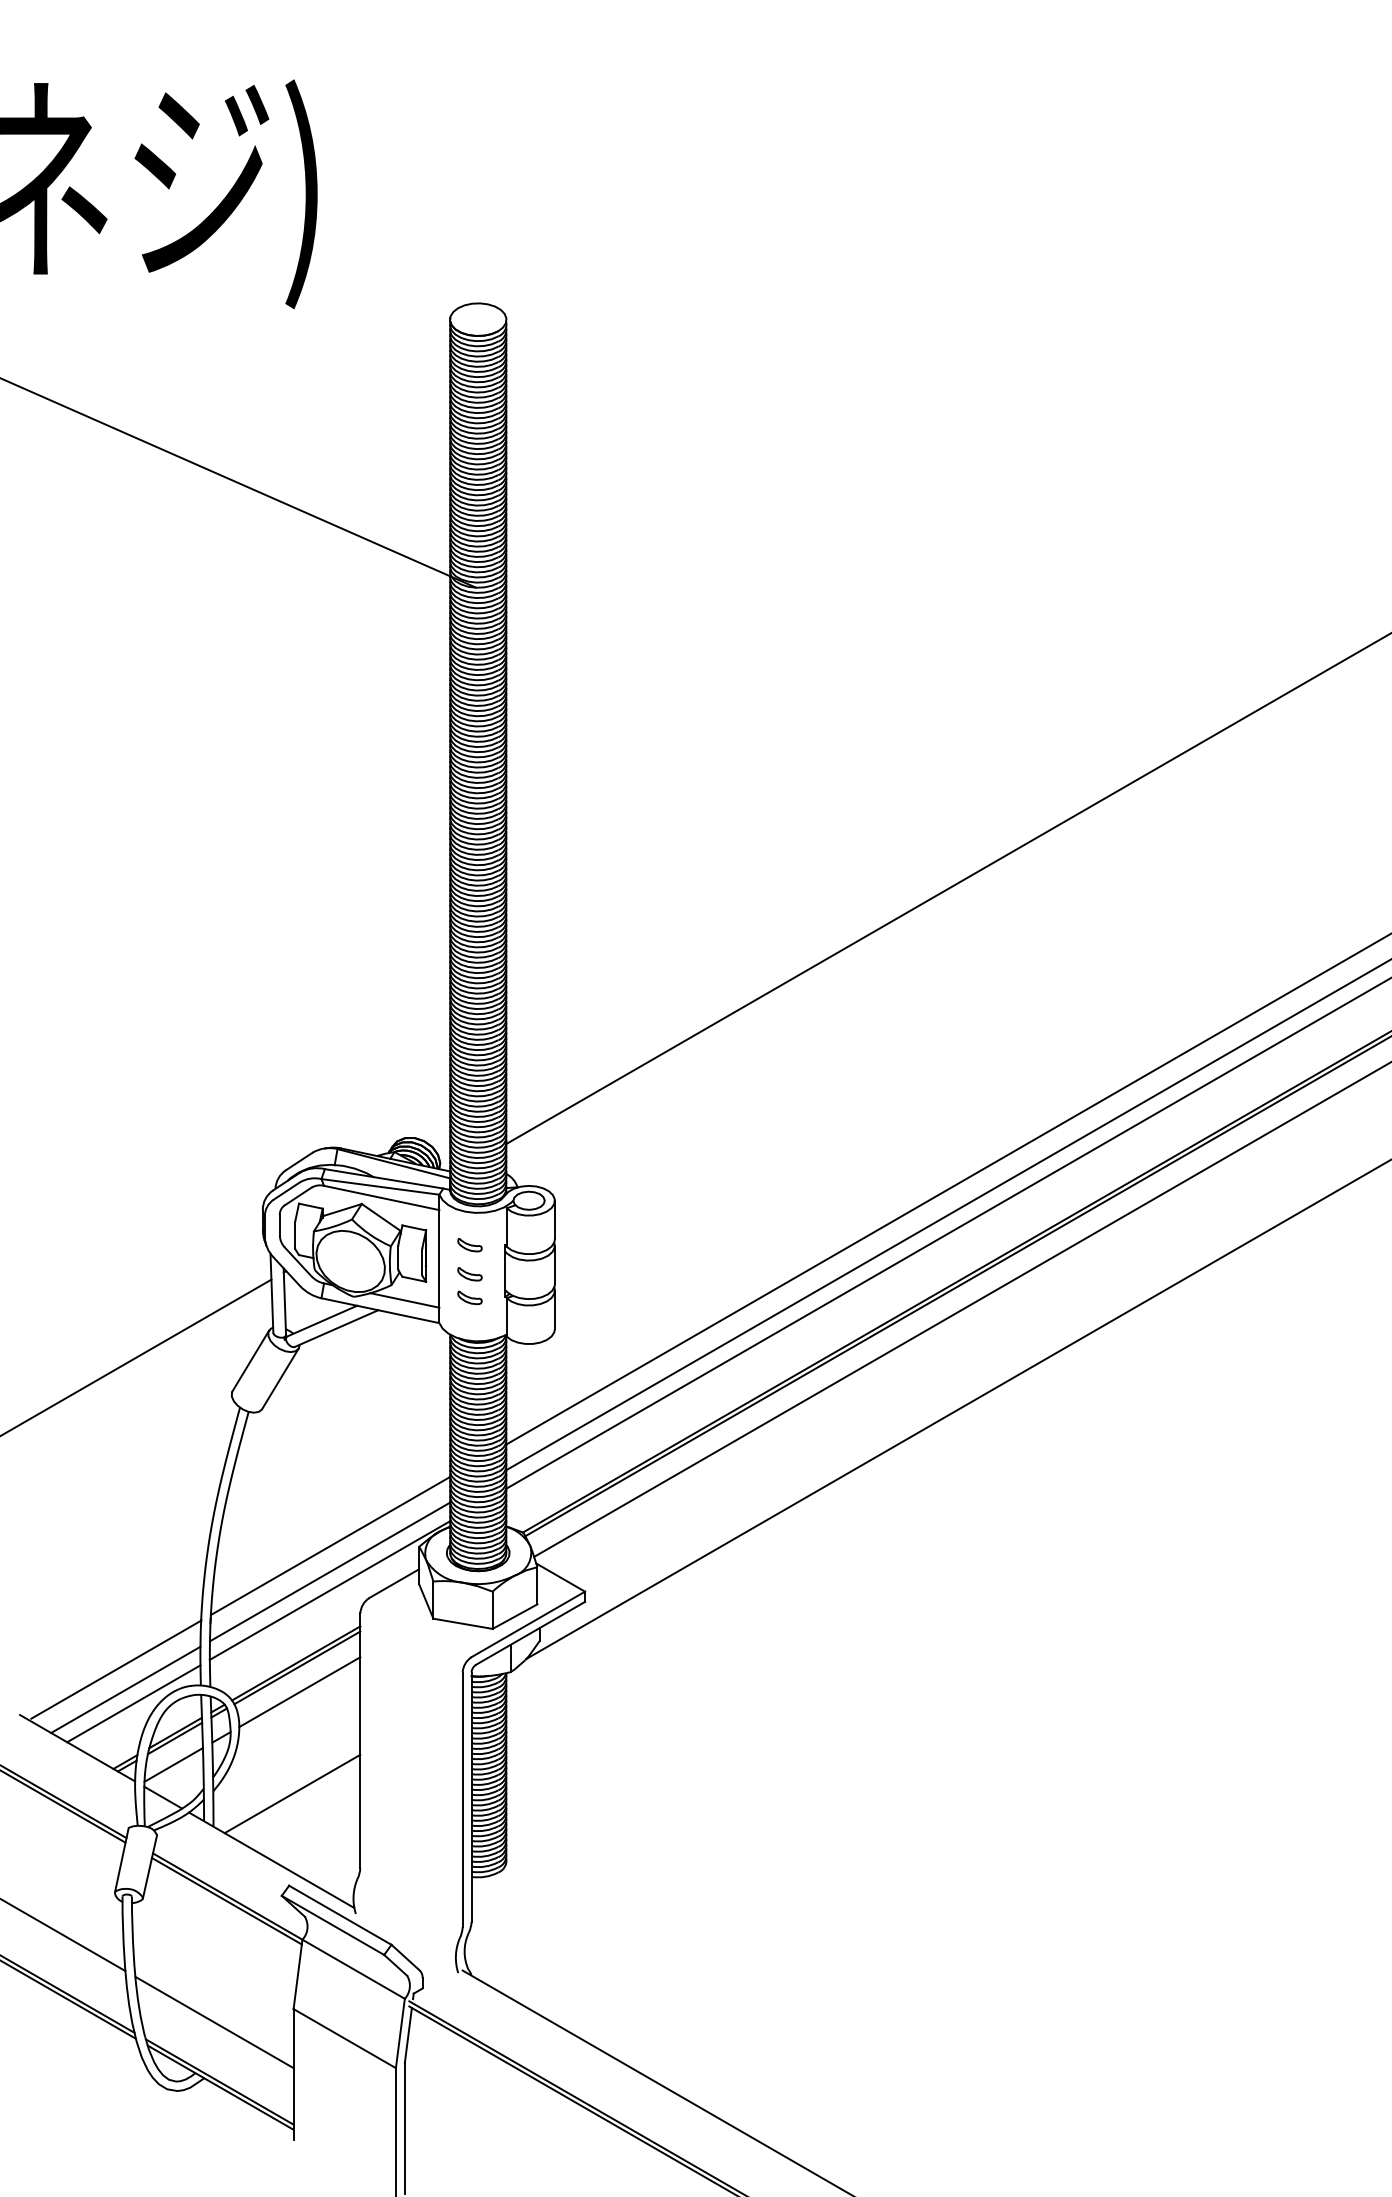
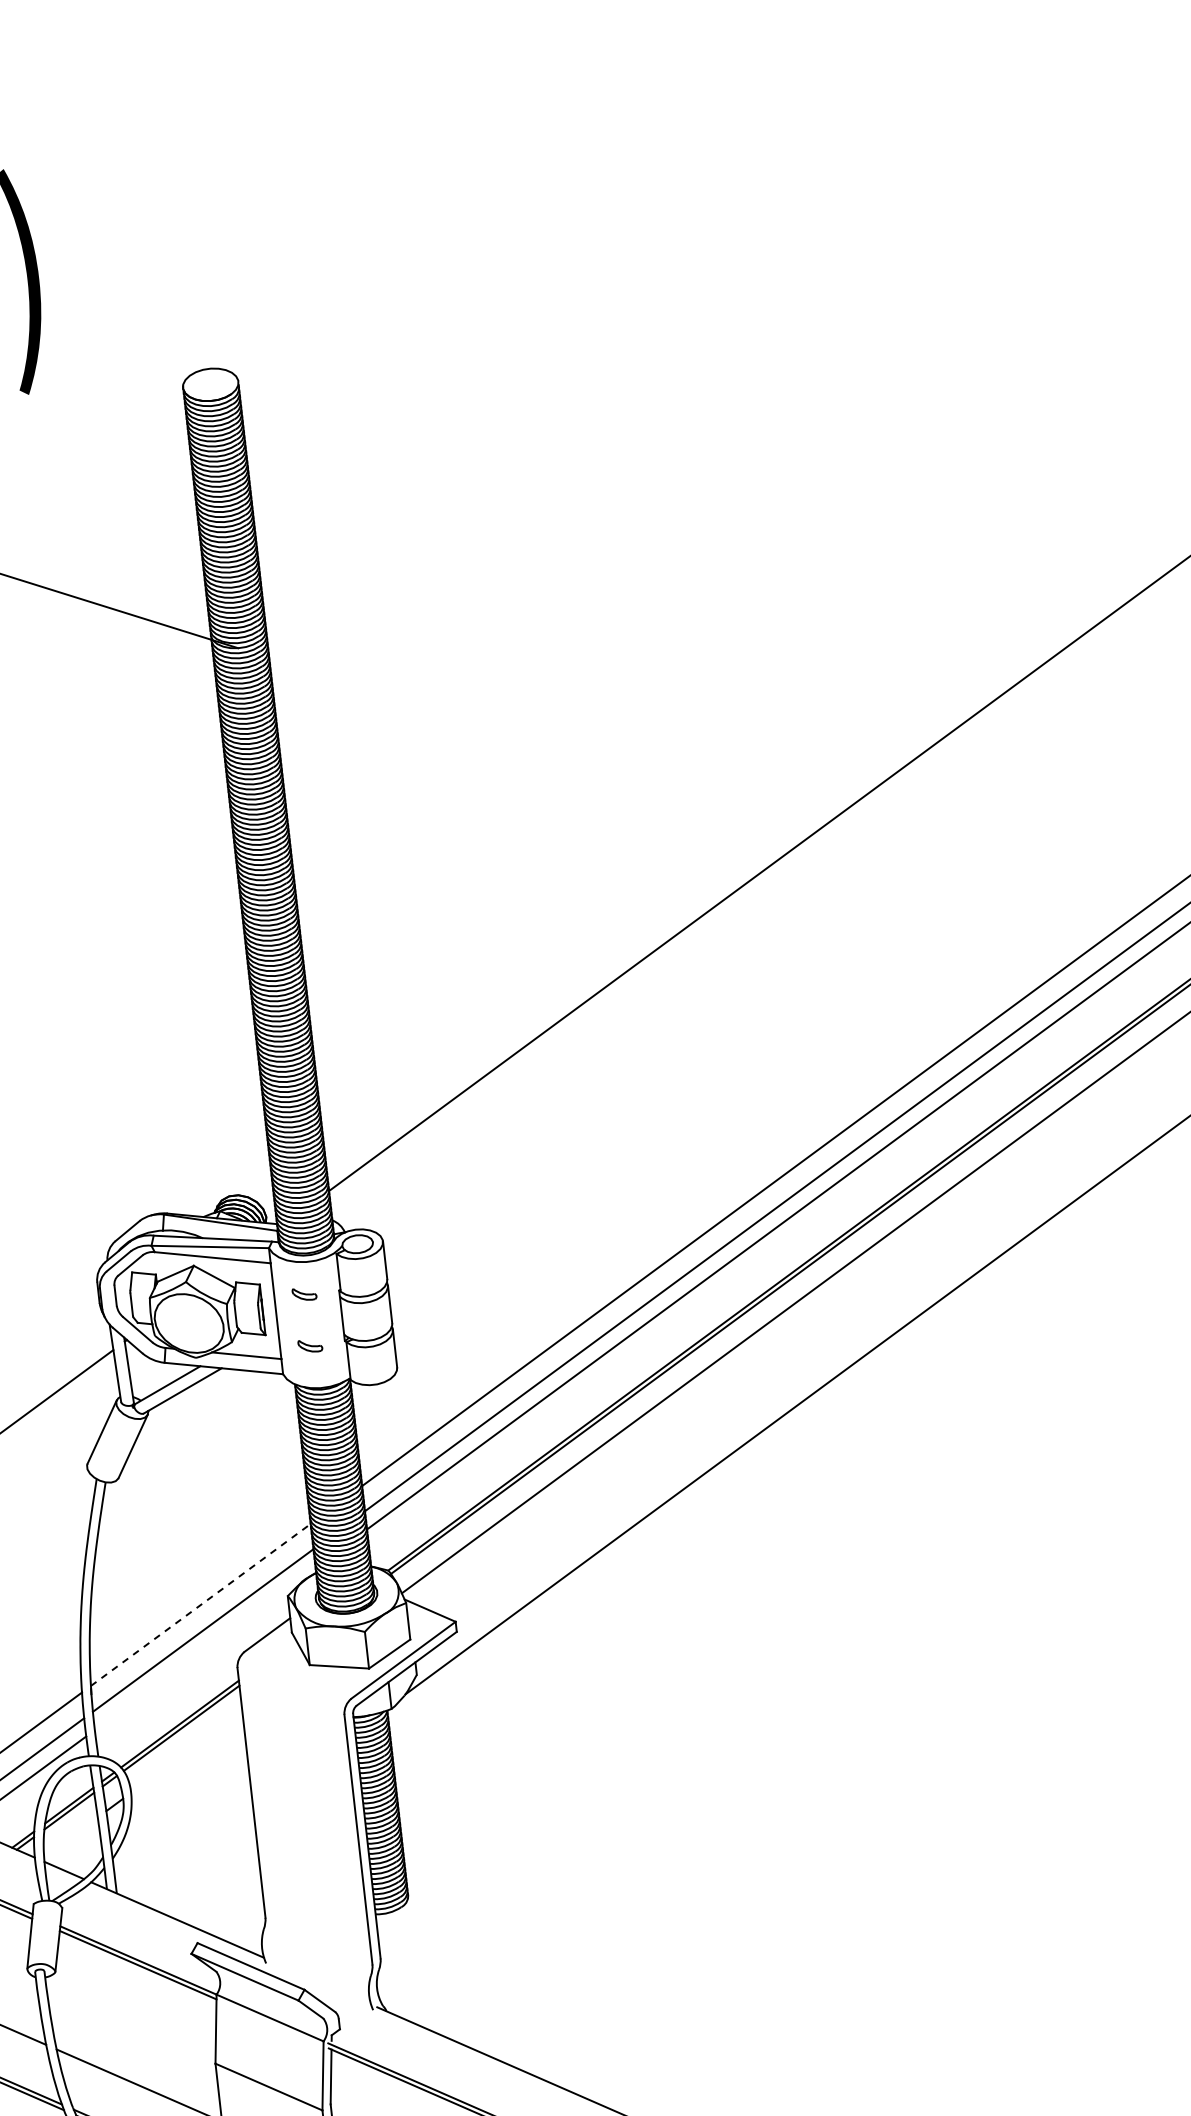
part: (469, 1274) -> (307, 1323), removed
line: (330, 1545) -> (200, 1604), solid -> dashed
line: (329, 1590) -> (204, 1648), removed
line: (299, 1692) -> (186, 1752), removed
line: (173, 1764) -> (70, 1836), removed
line: (292, 1793) -> (190, 1852), removed

